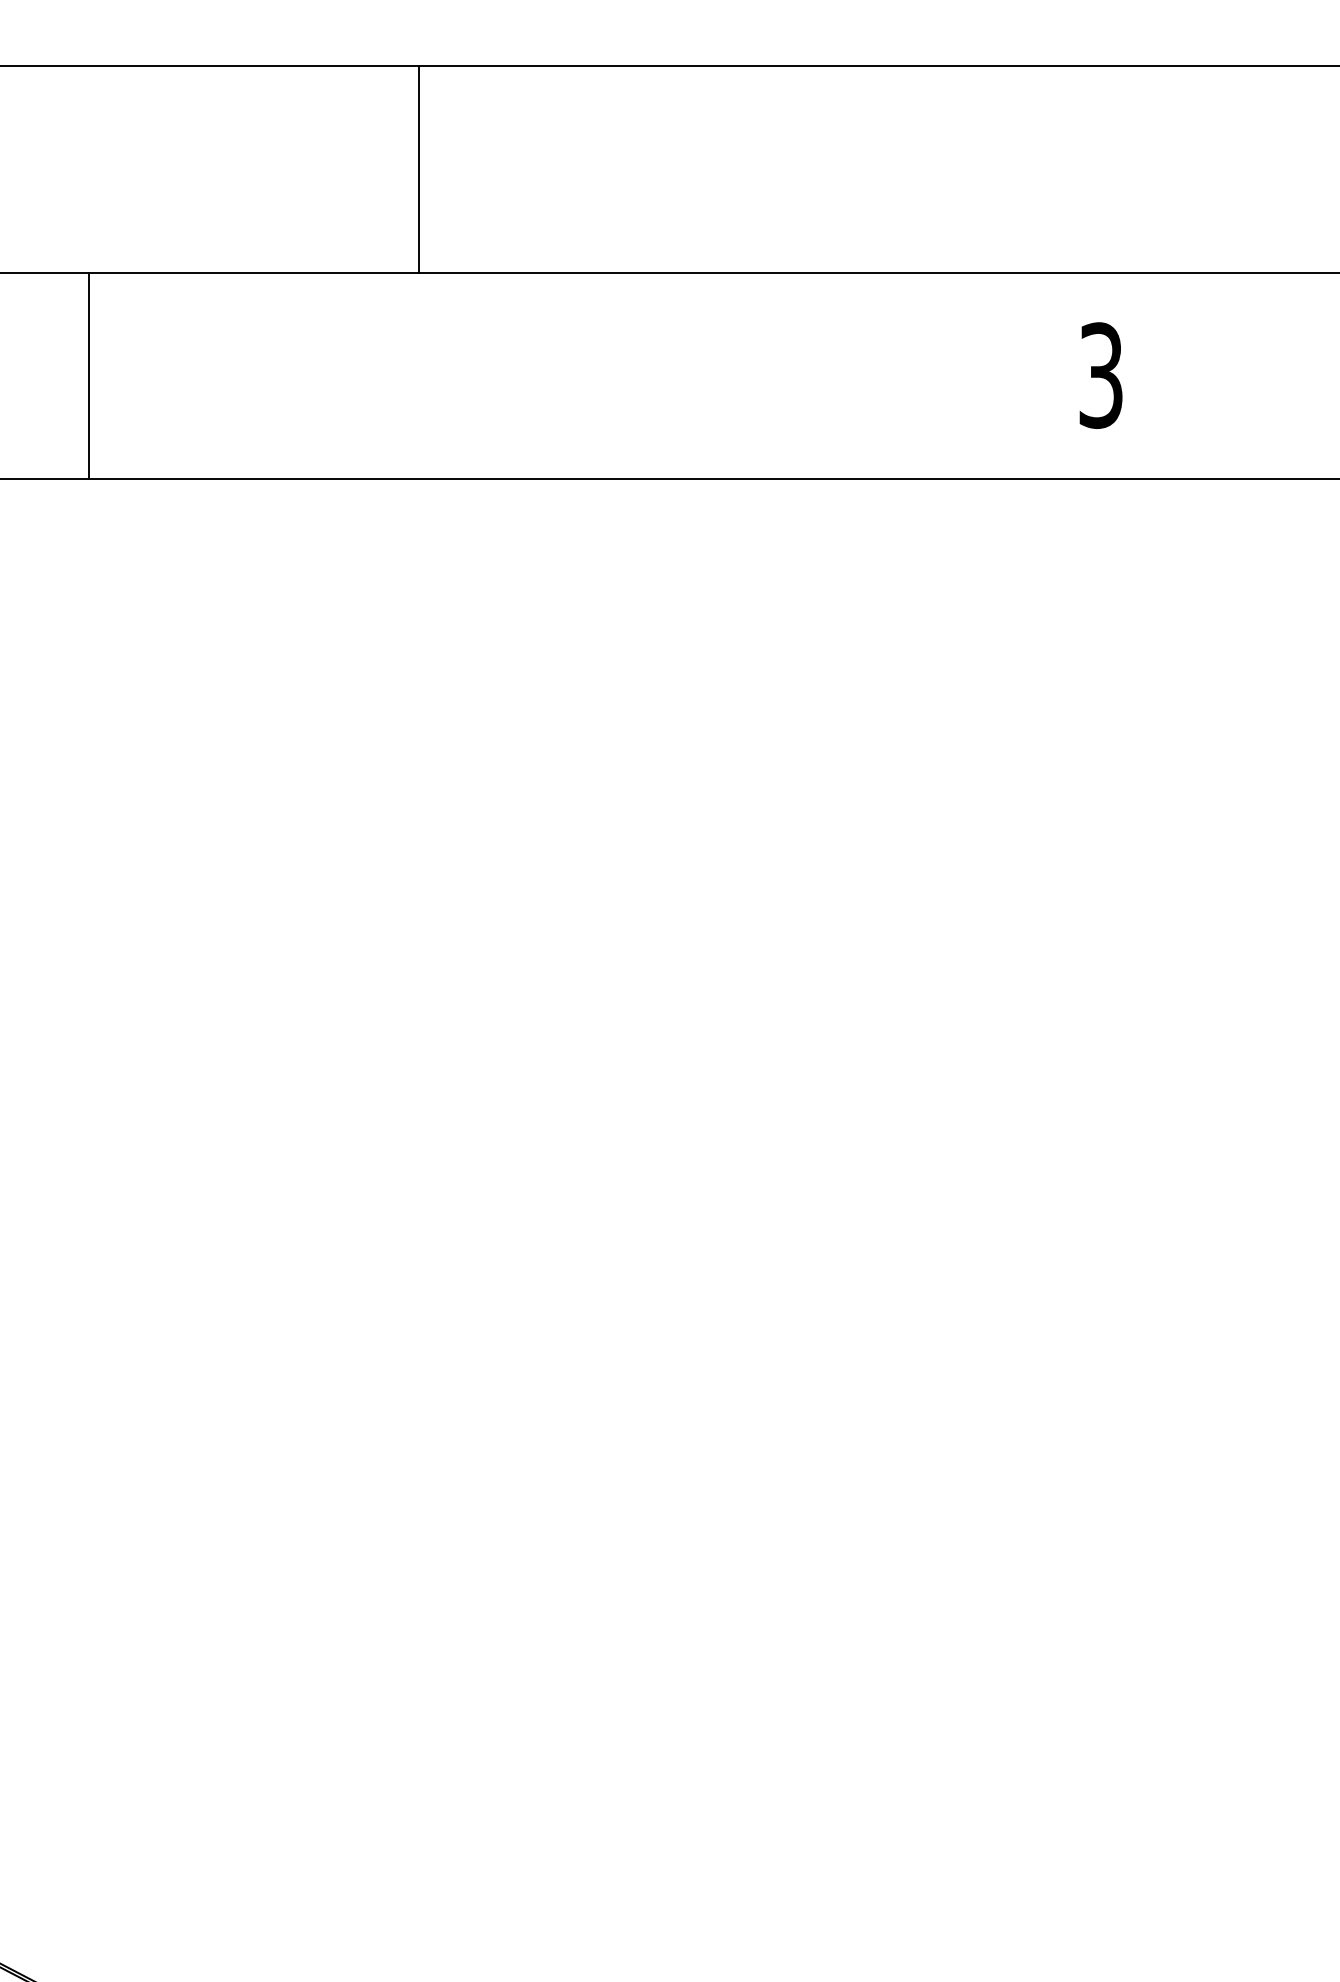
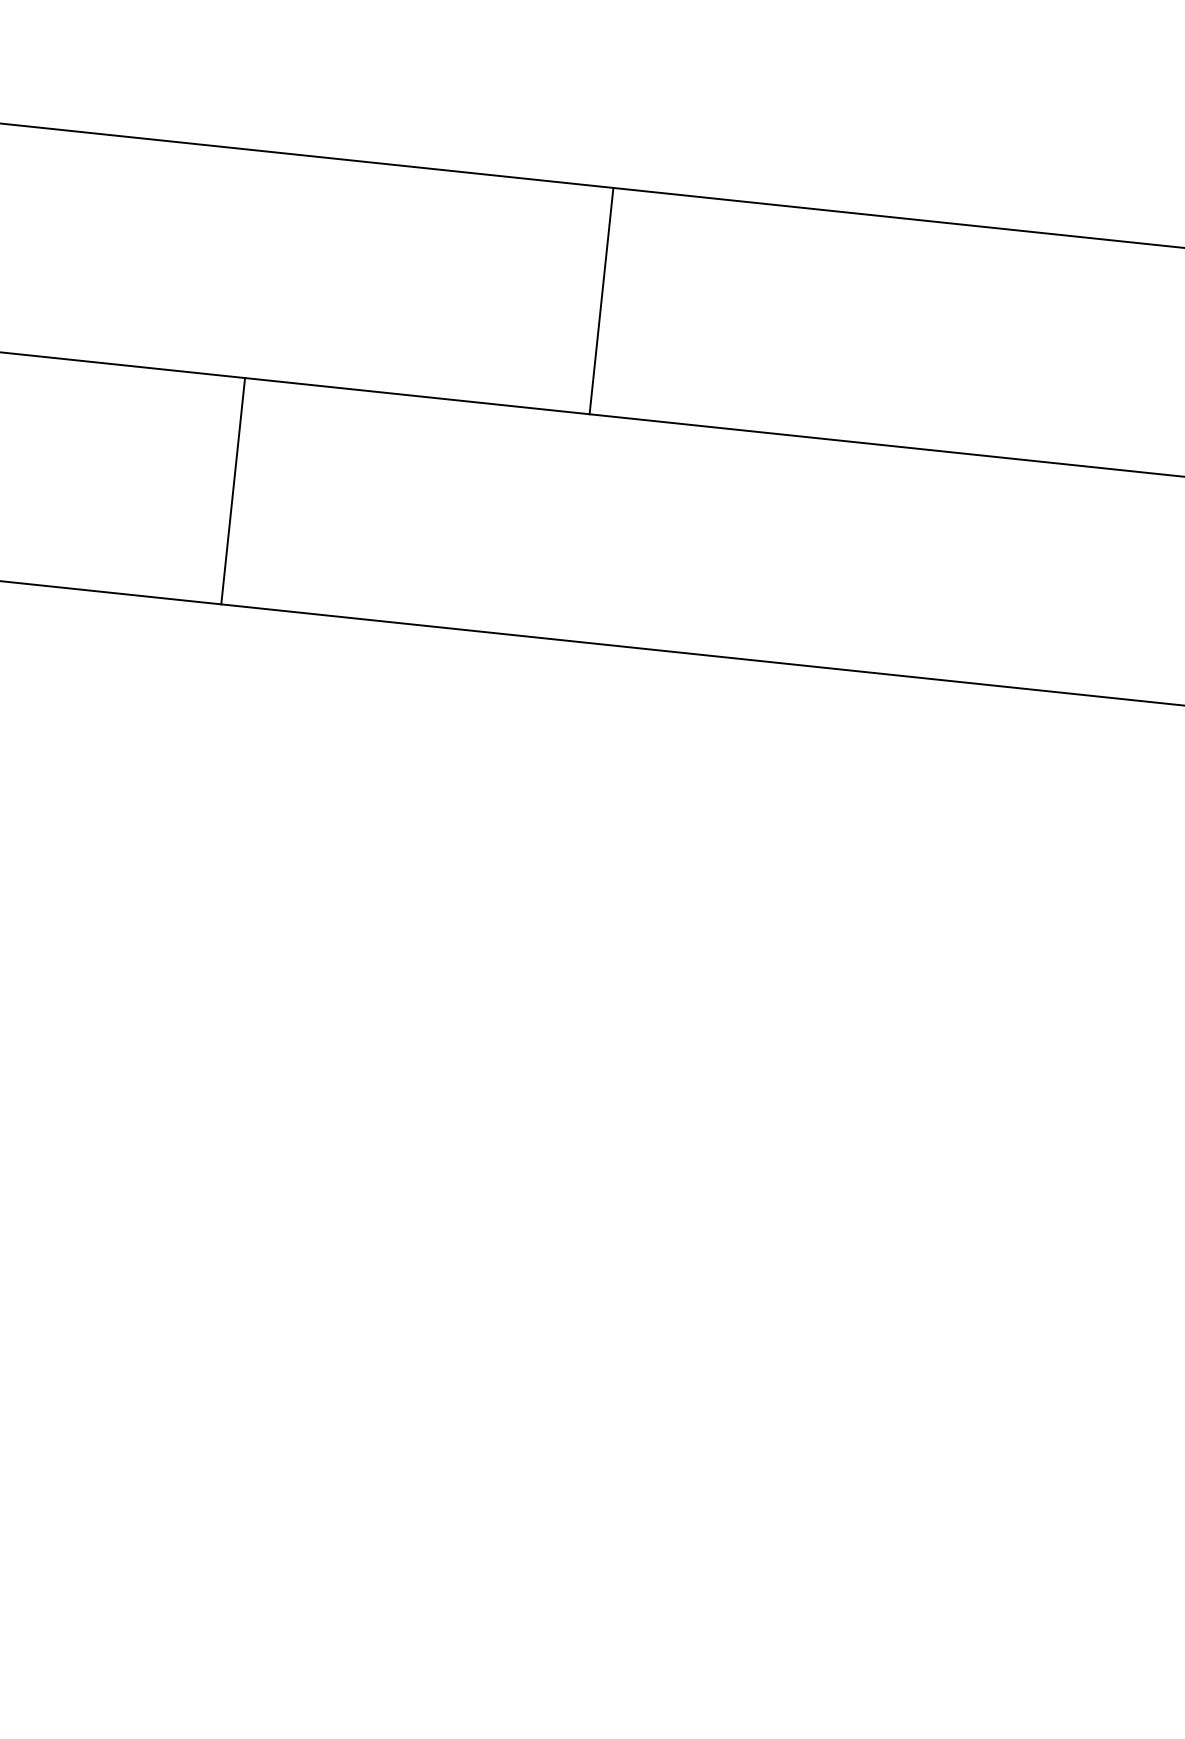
line: (419, 169) -> (601, 301), moved
line: (89, 375) -> (233, 491), moved

